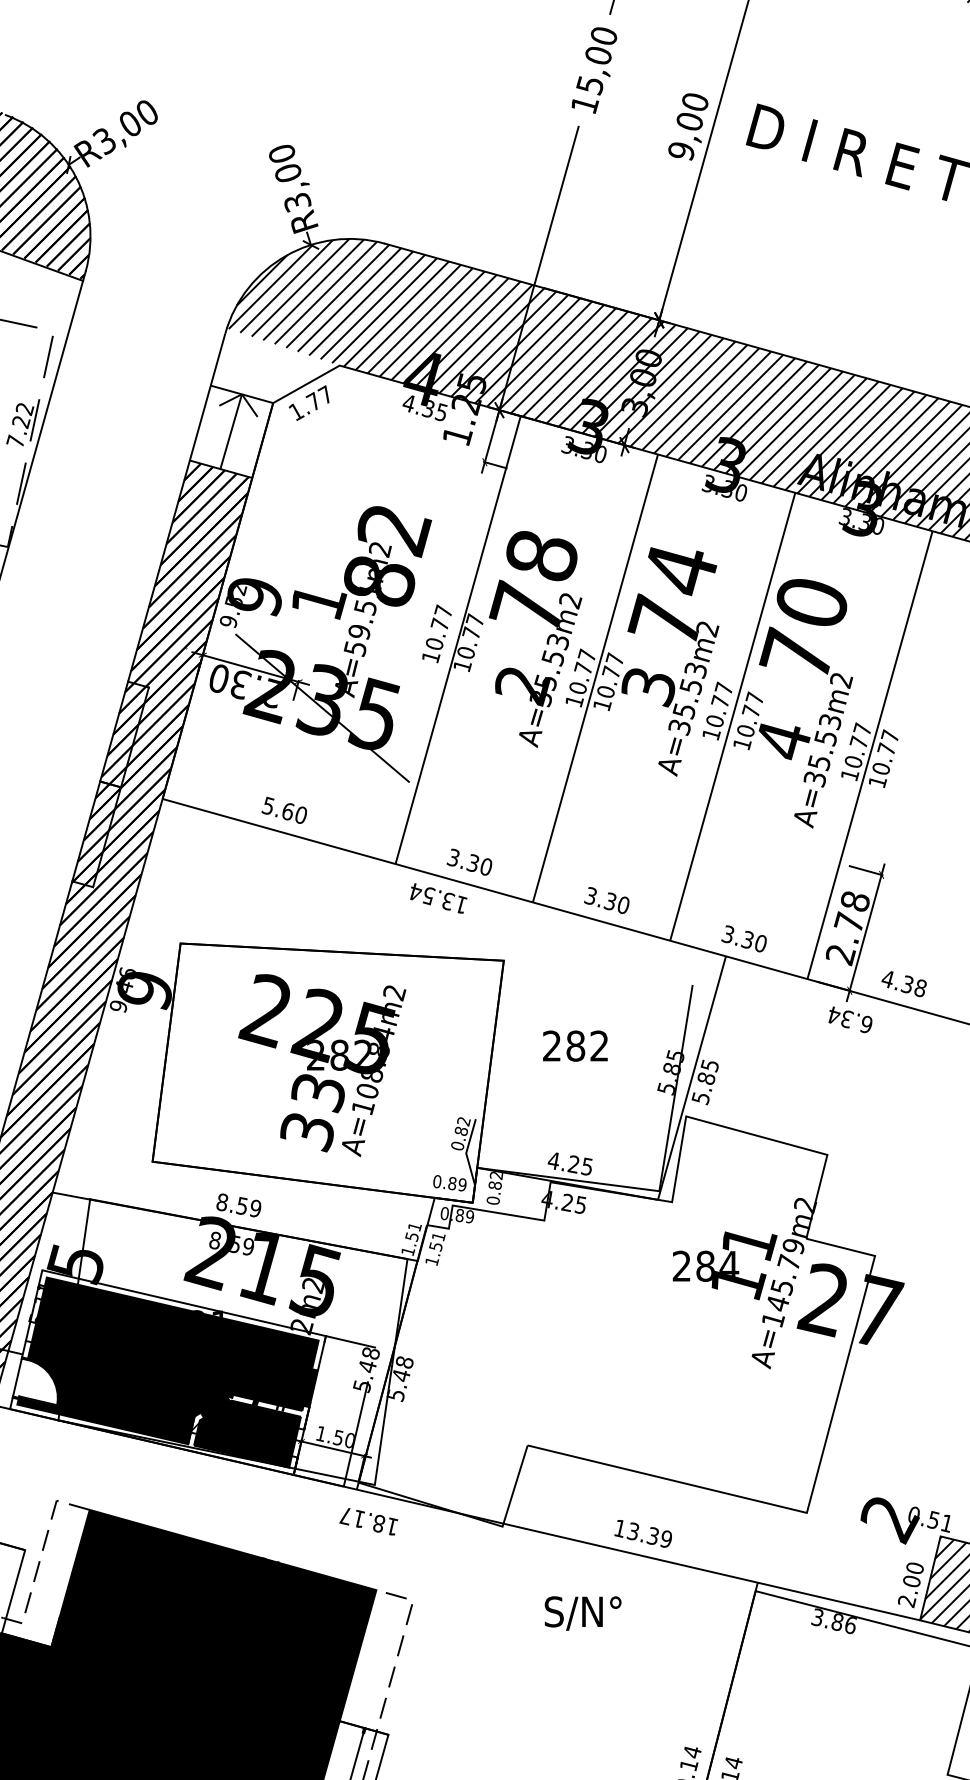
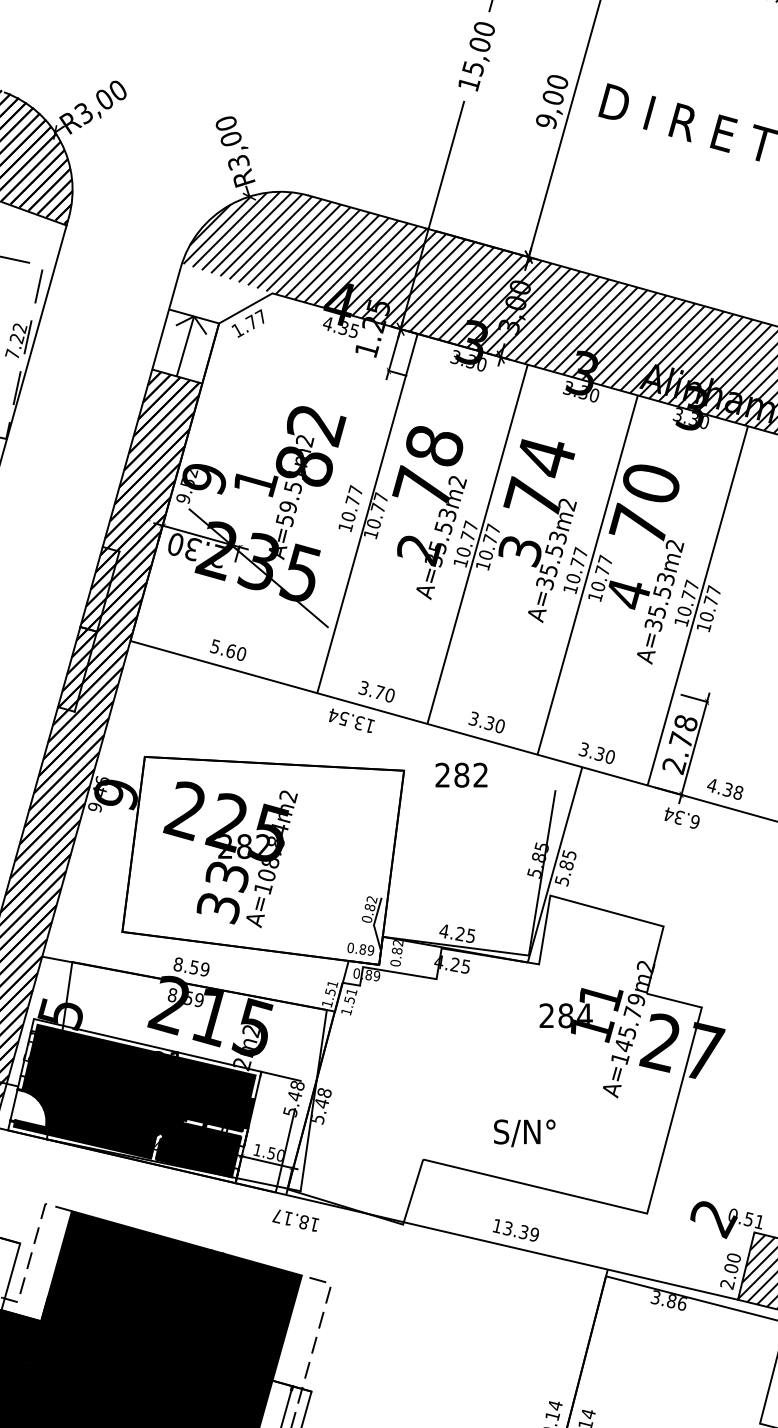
text: (473, 863) -> (379, 692), 3.30 -> 3.70
text: (575, 1045) -> (461, 774), moved
text: (322, 1065) -> (230, 854), moved
text: (582, 1613) -> (524, 1133), moved

